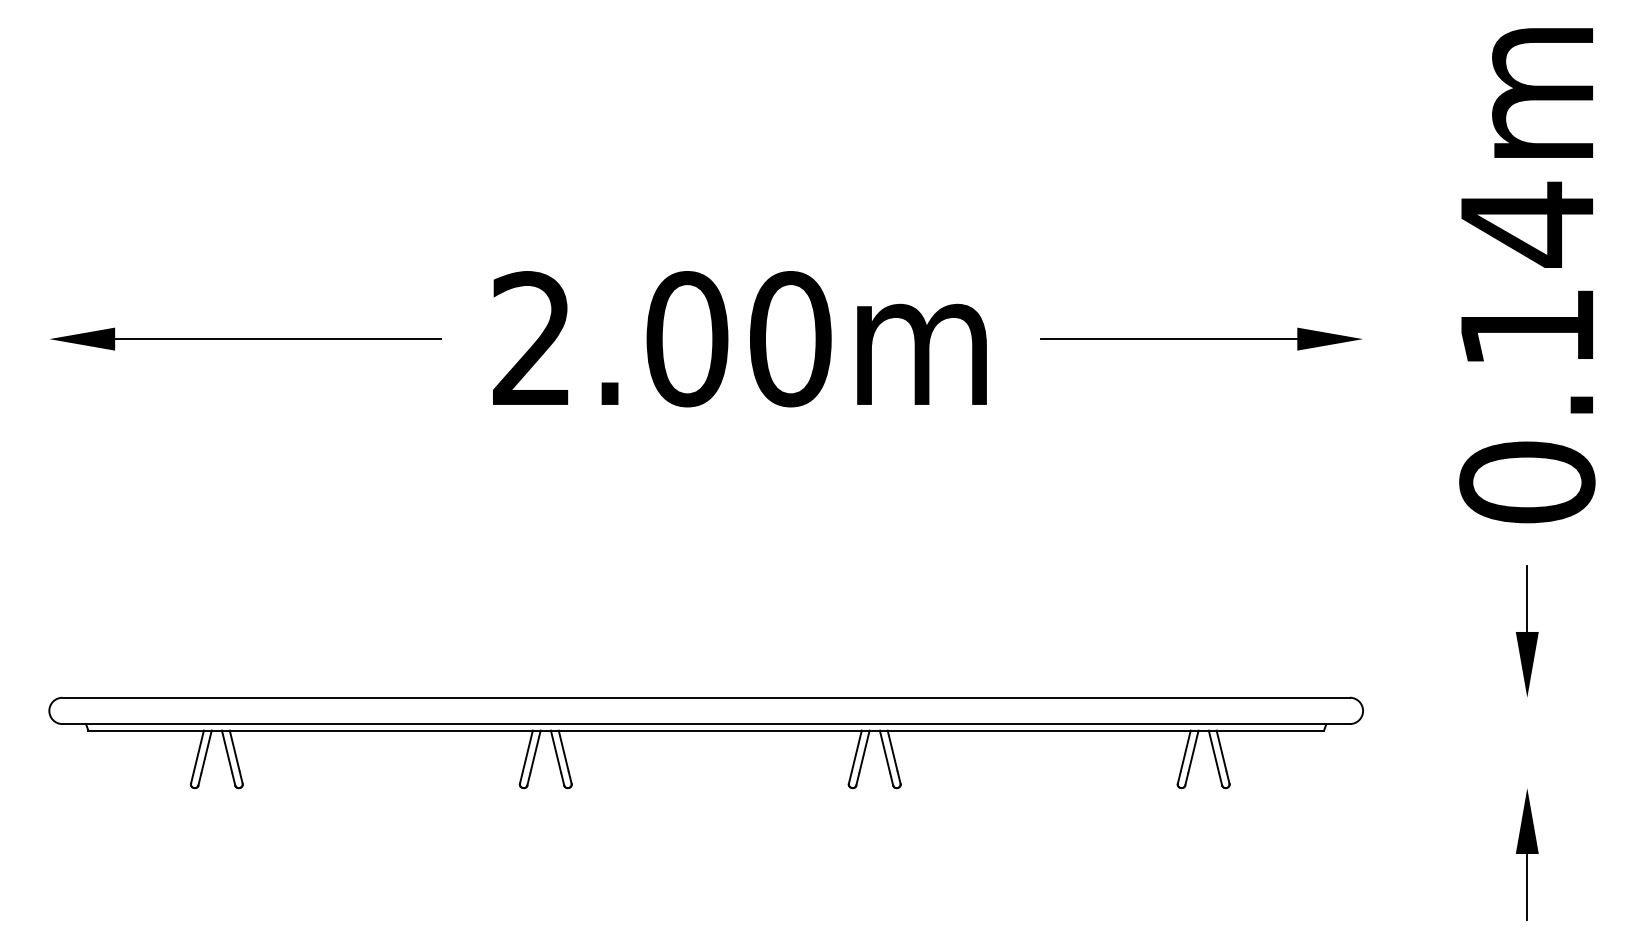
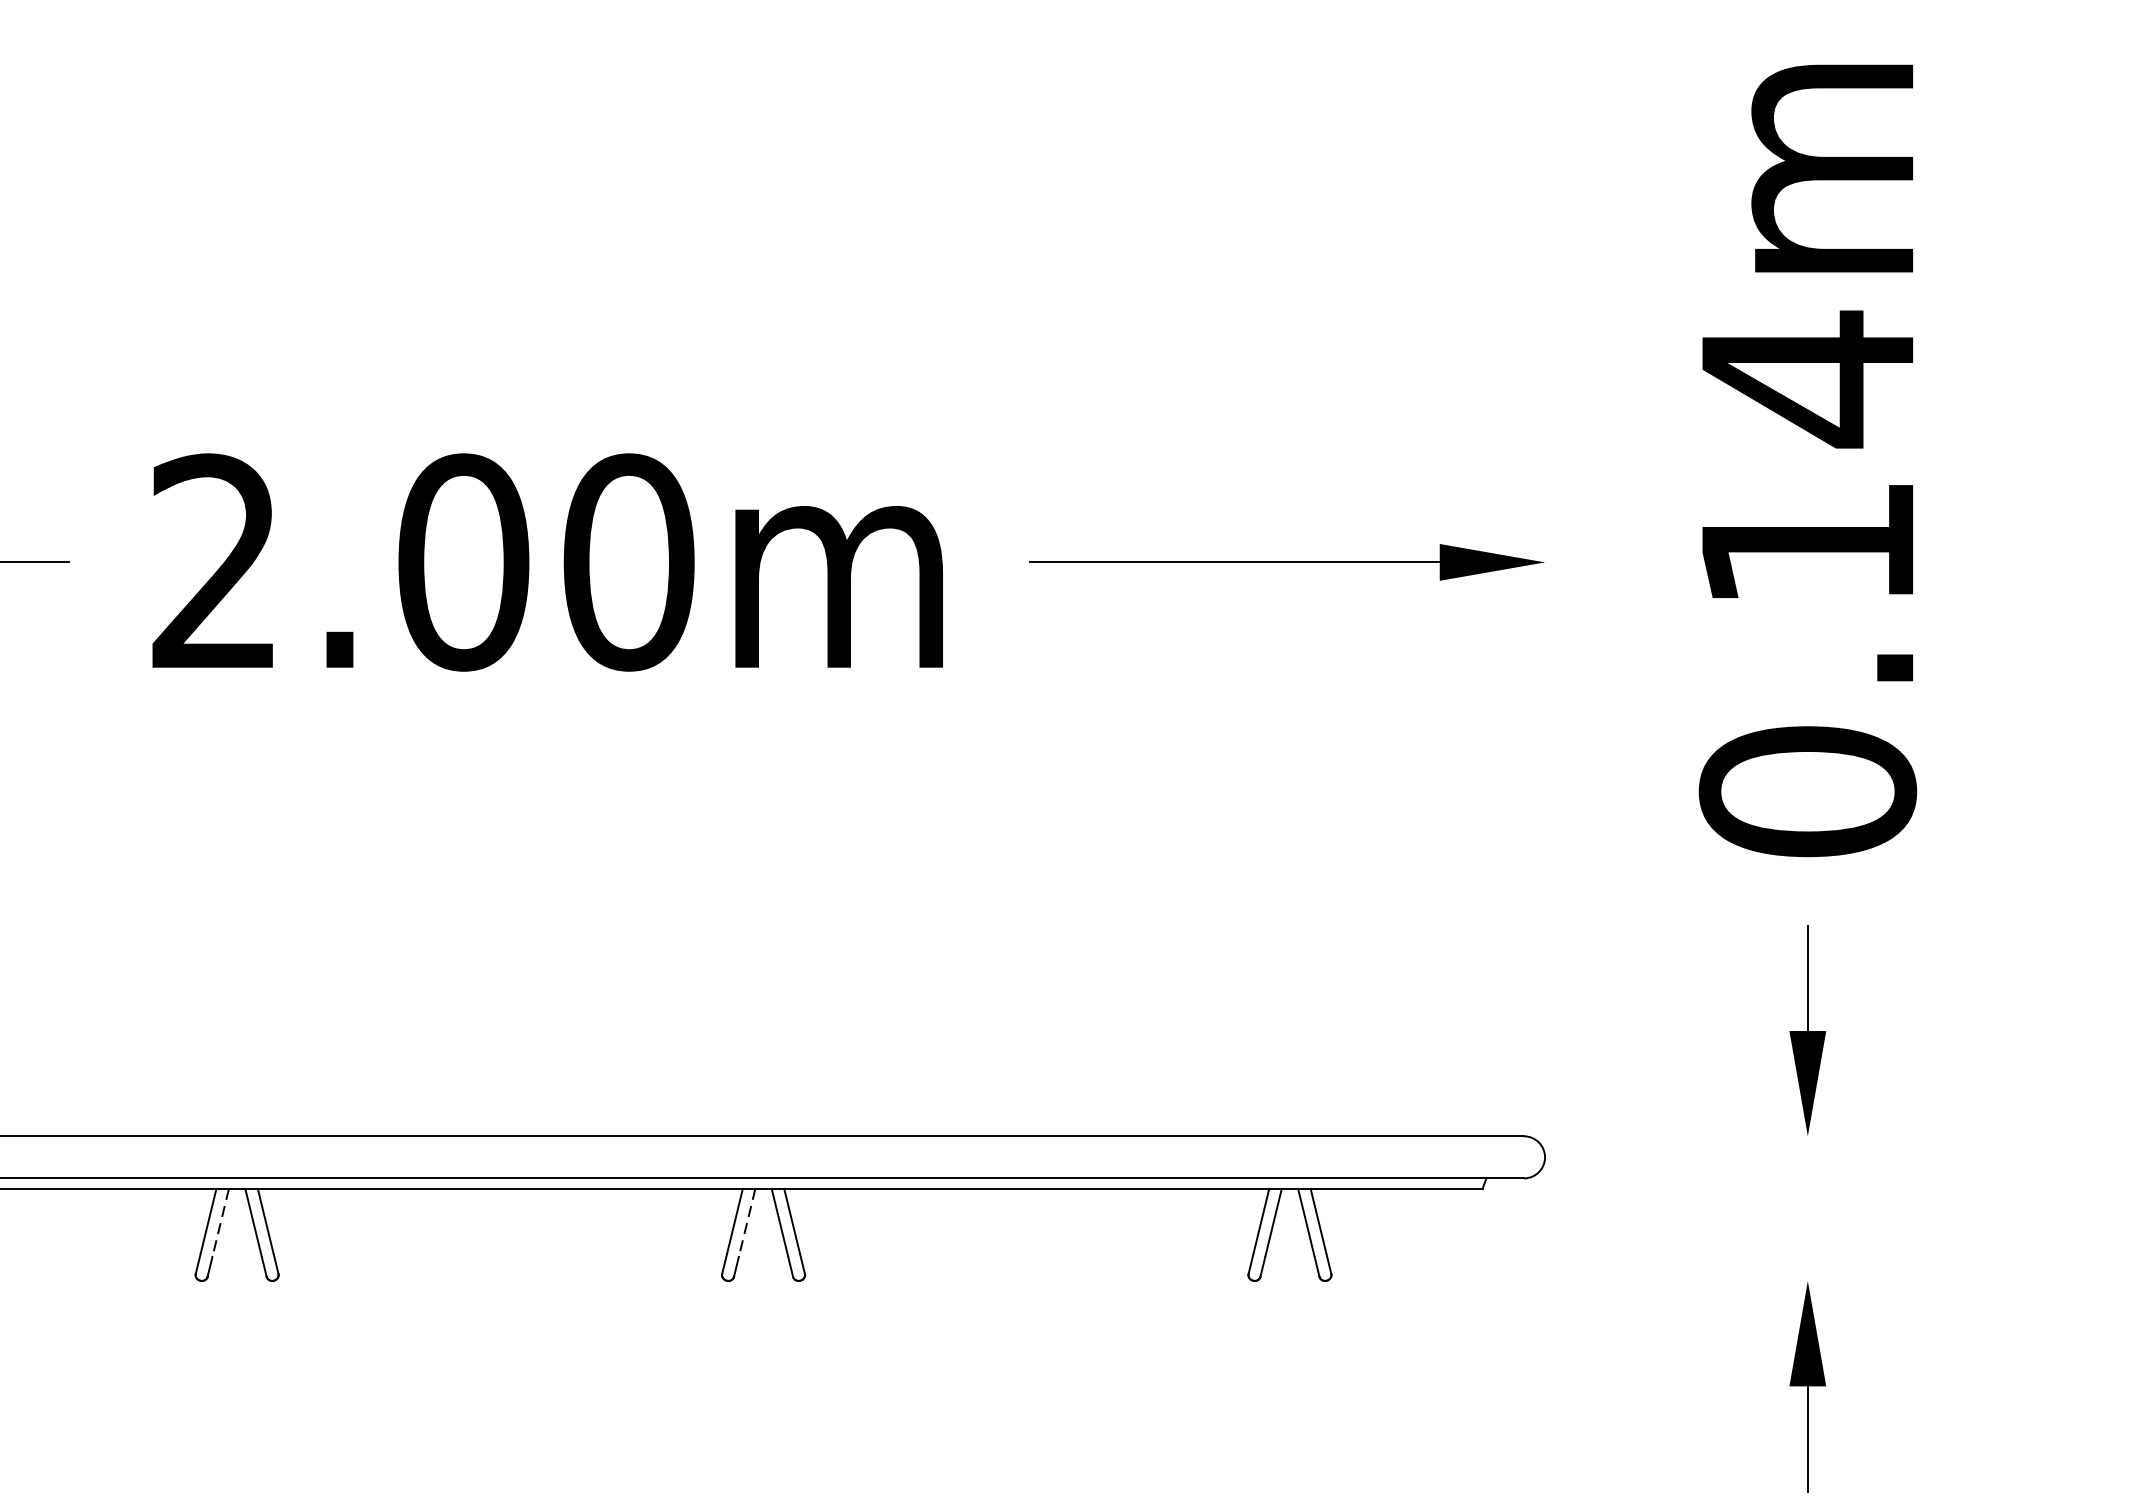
line: (535, 751) -> (220, 1222), solid -> dashed
line: (864, 751) -> (747, 1222), solid -> dashed

